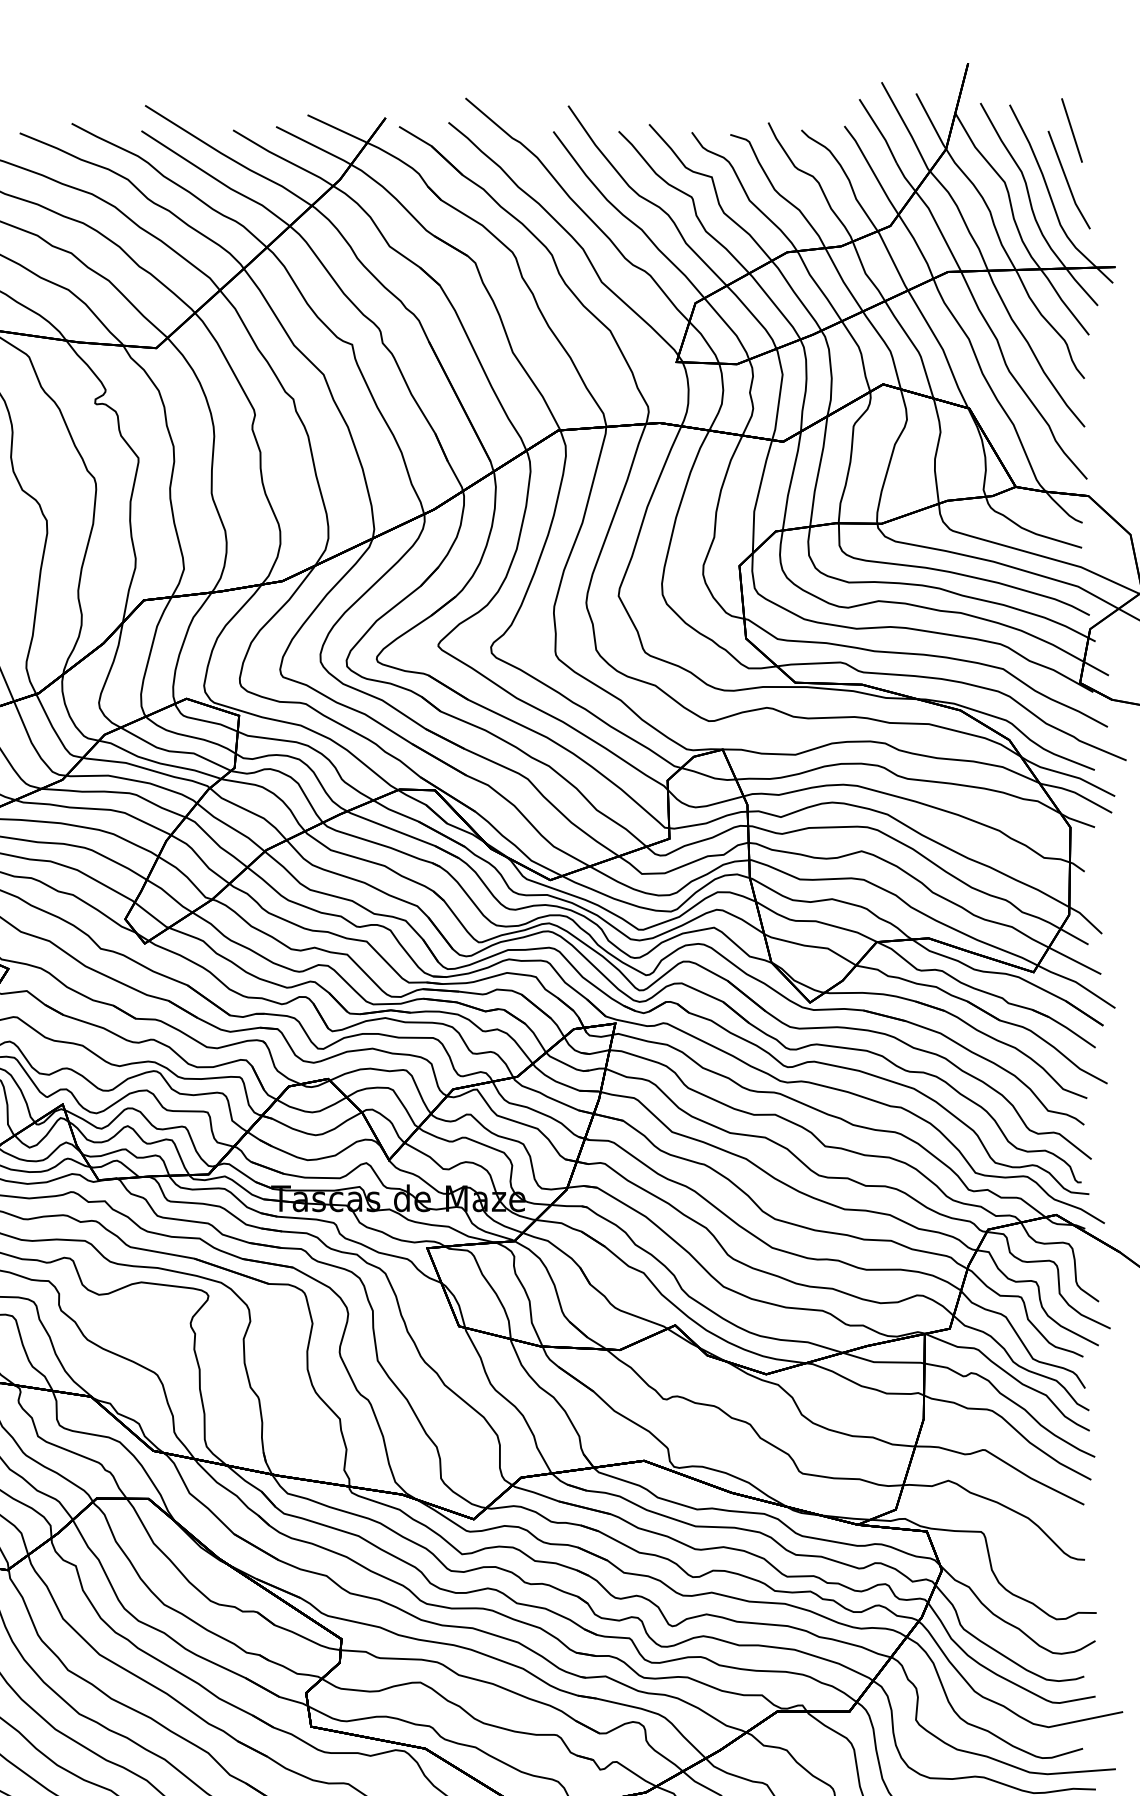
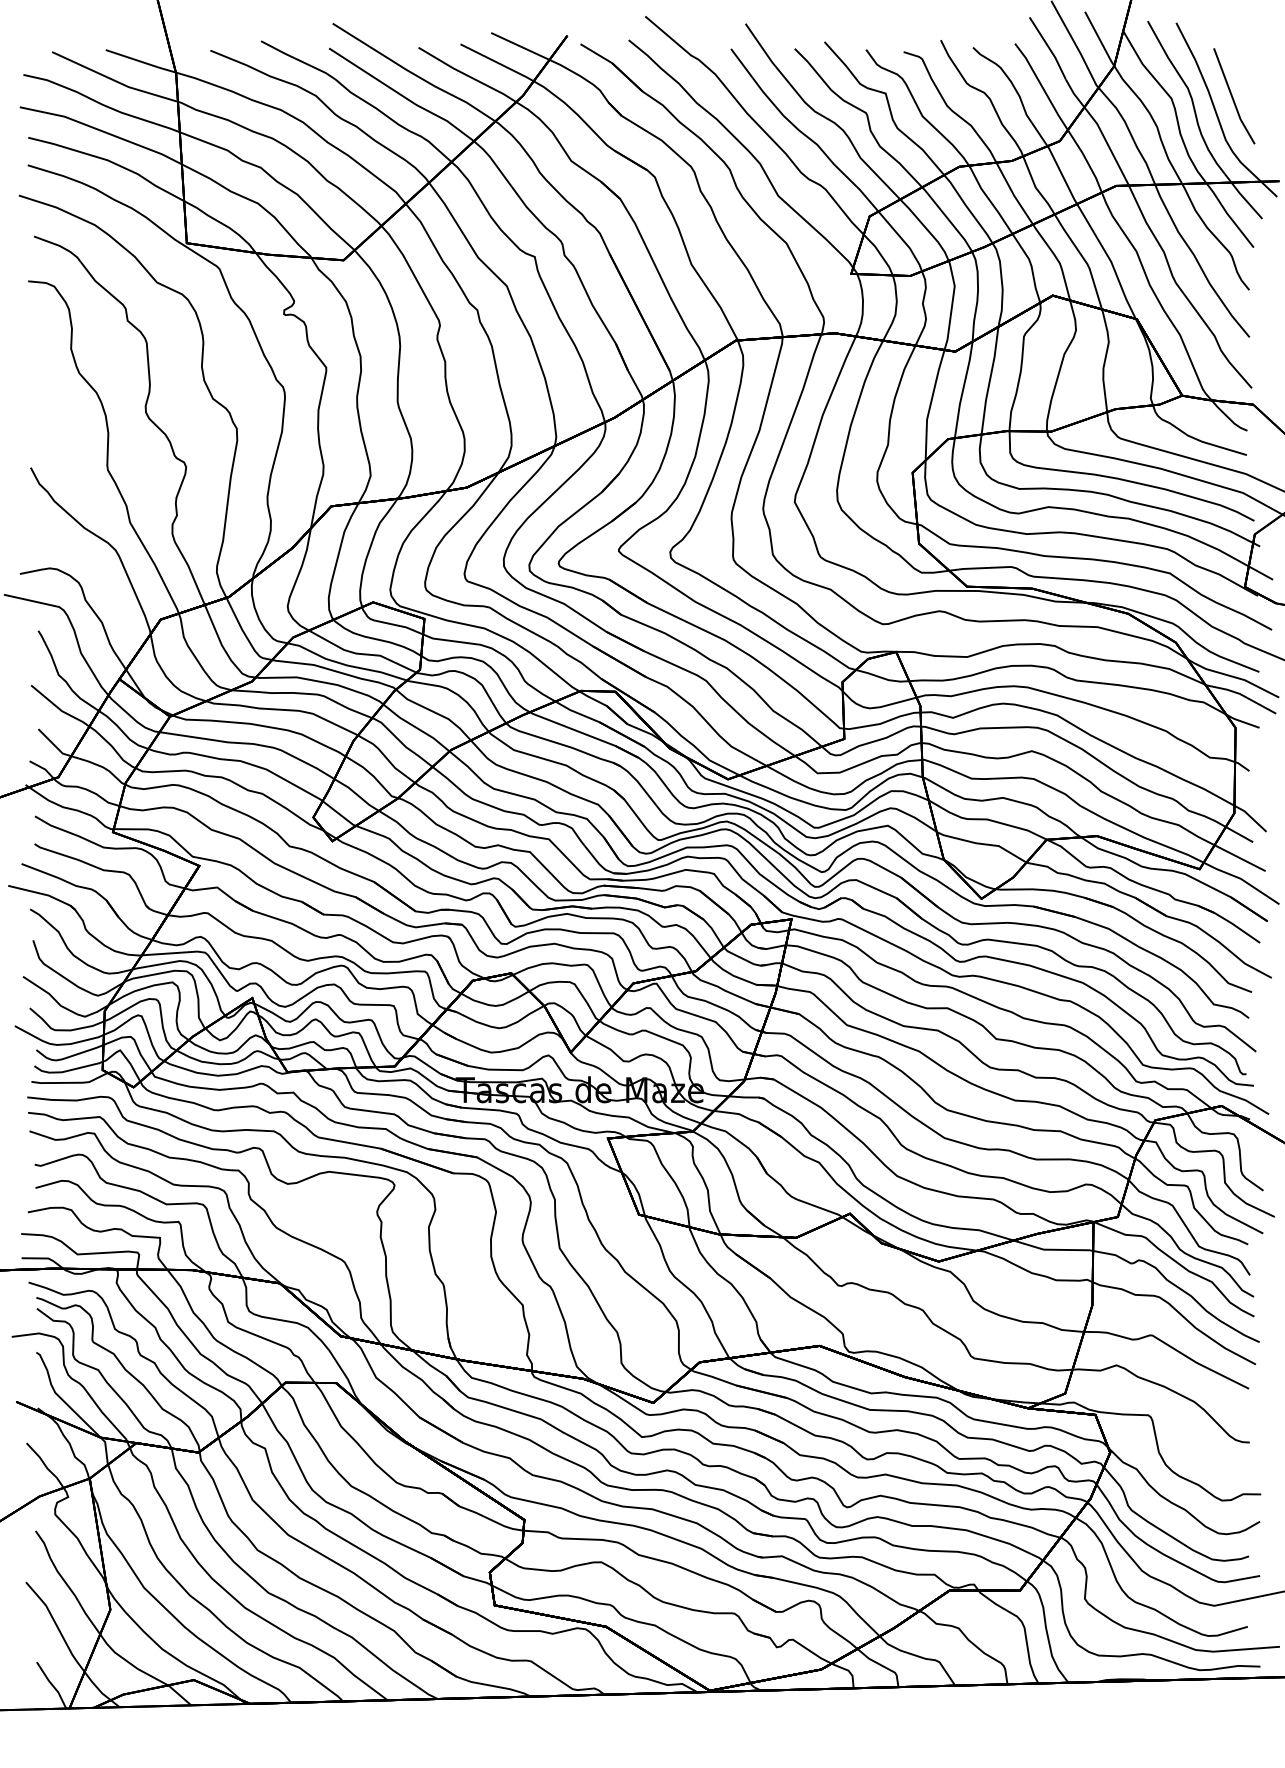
line: (1071, 130) -> (1236, 47), removed

